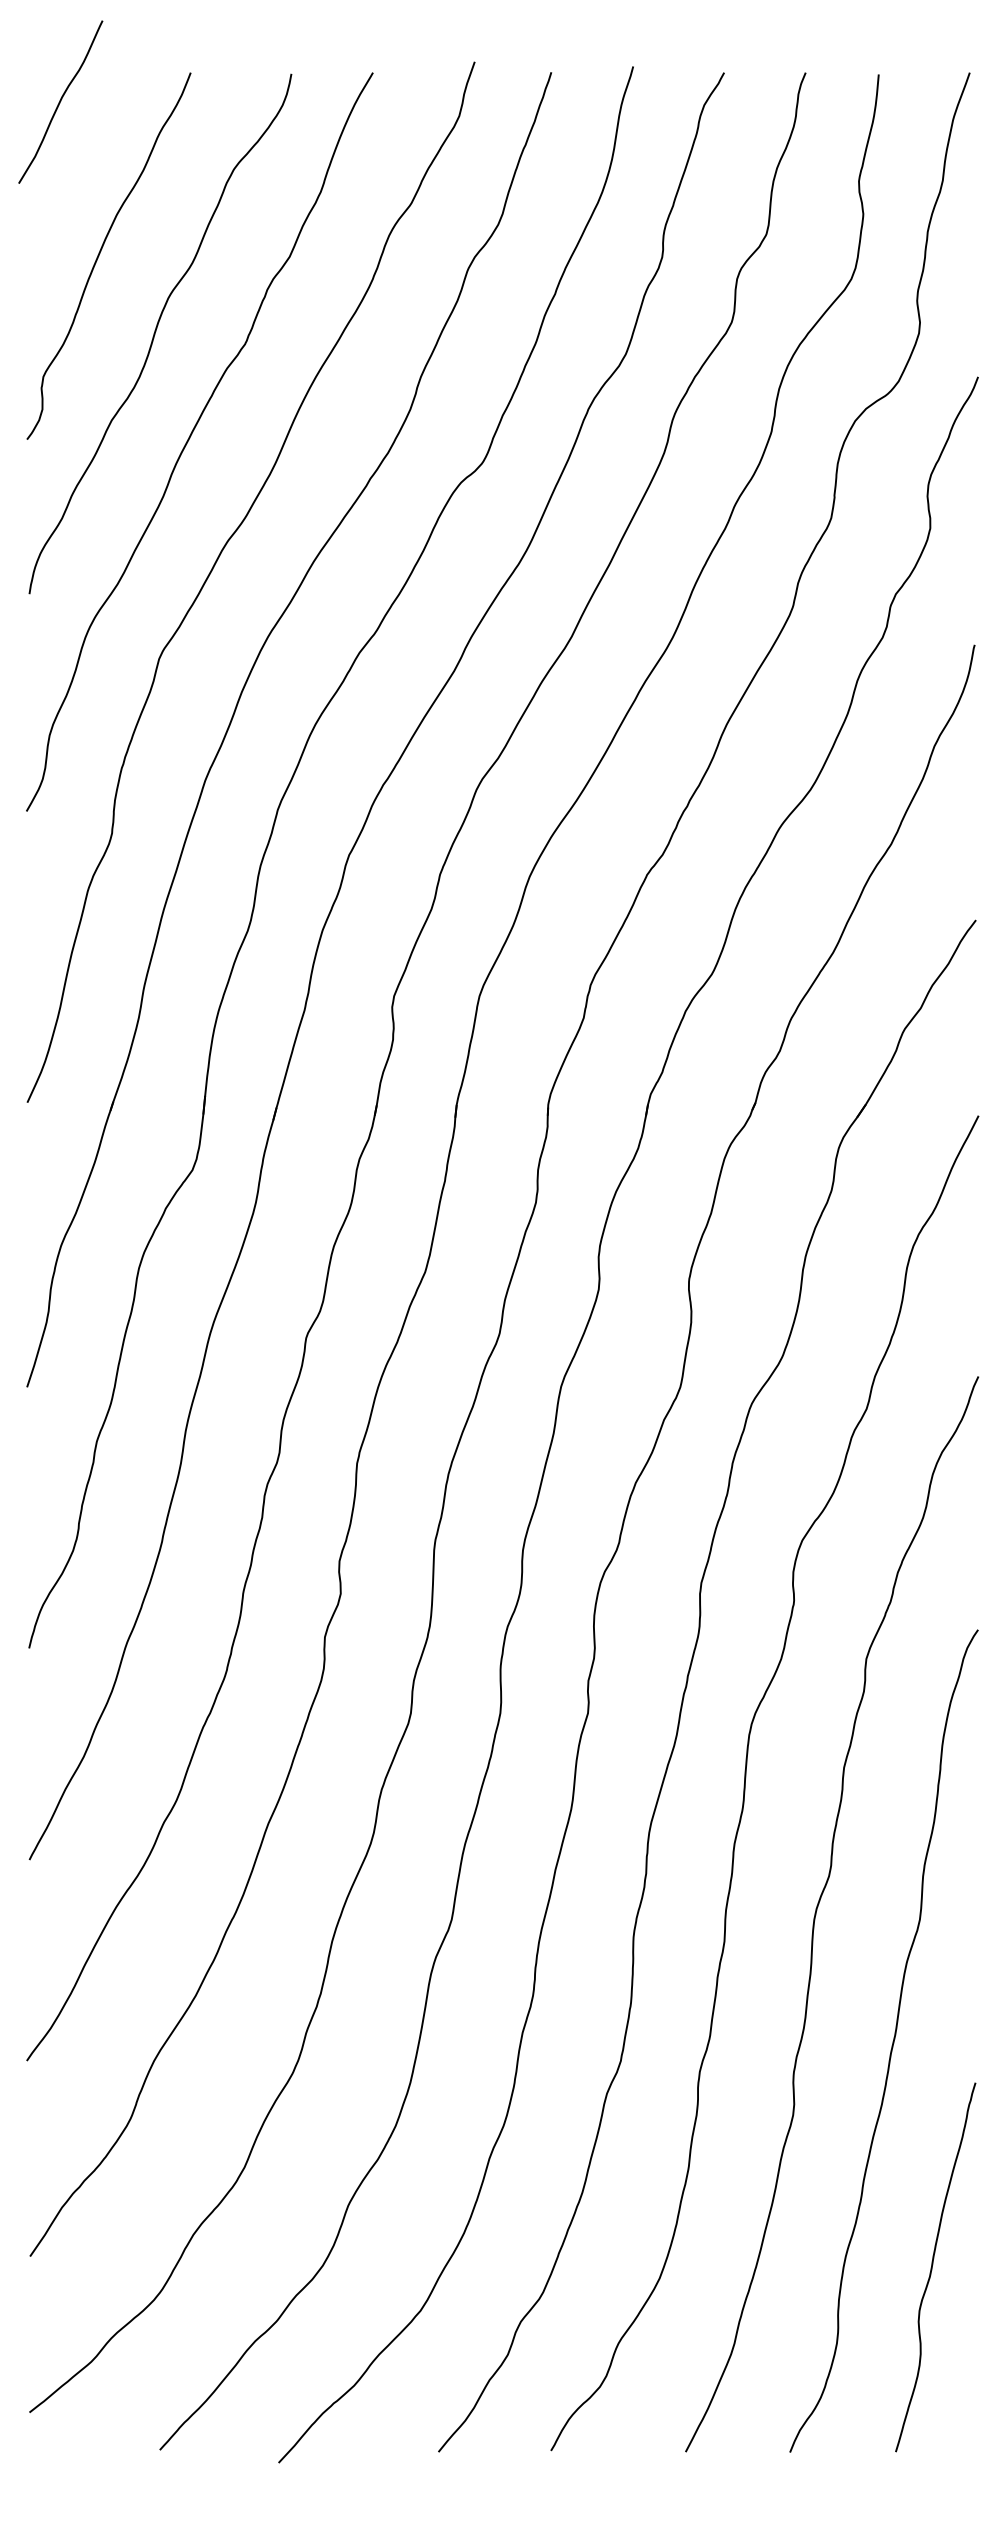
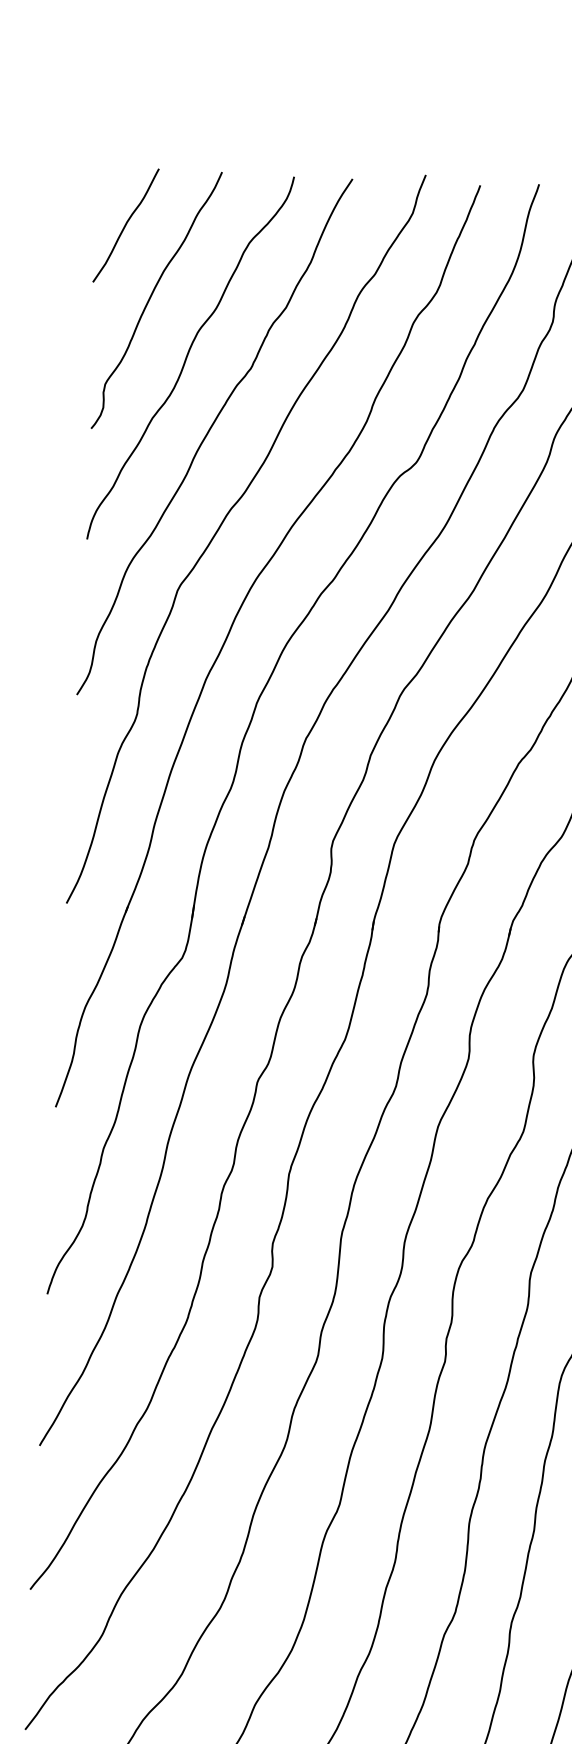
curve: (60, 101) -> (125, 225), moved

